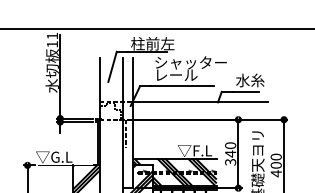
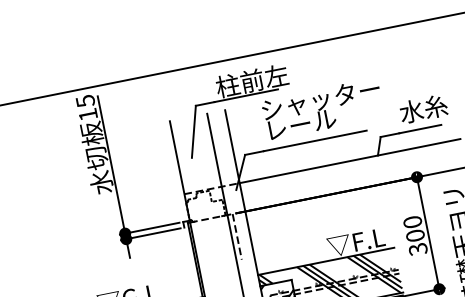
text: (52, 35) -> (85, 100), 11 -> 15
text: (230, 153) -> (415, 235), 340 -> 300

